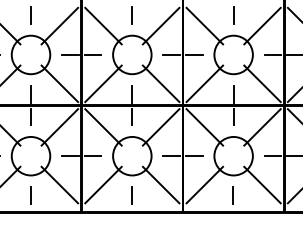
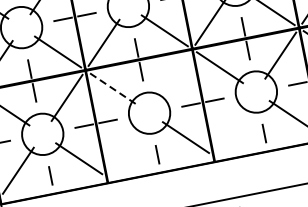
line: (103, 127) -> (113, 88), solid -> dashed
line: (160, 127) -> (173, 77), removed
line: (103, 184) -> (125, 149), removed
line: (204, 184) -> (231, 127), removed

